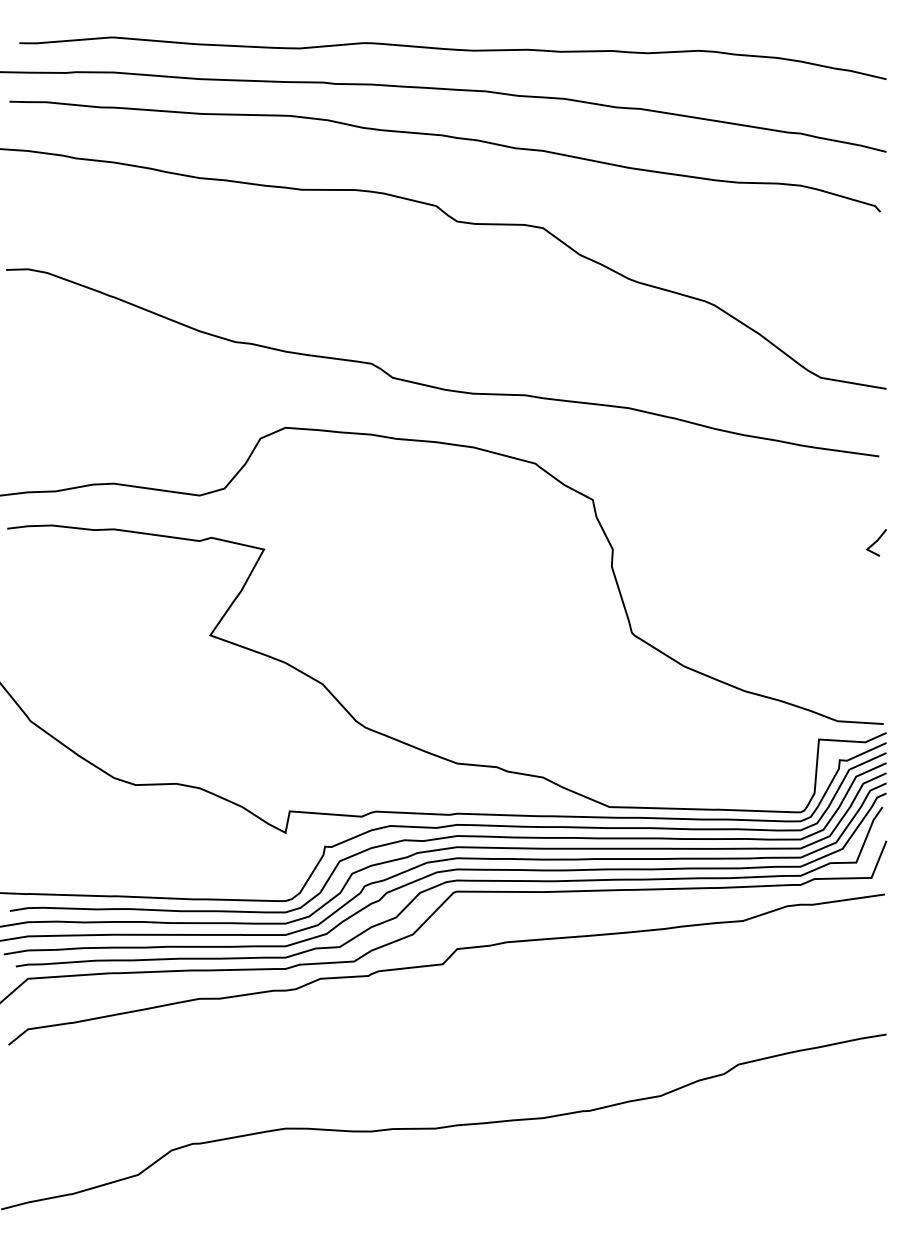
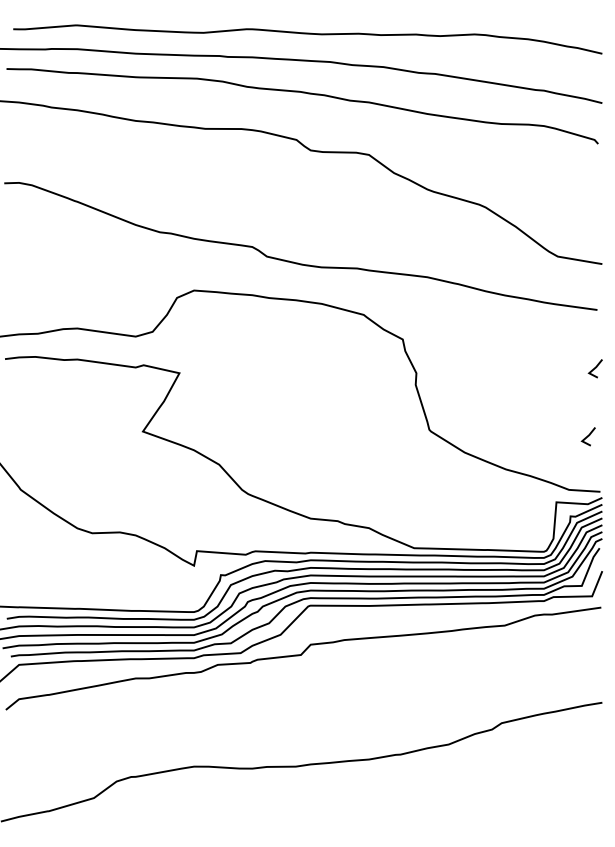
line: (864, 642) -> (587, 436), added

